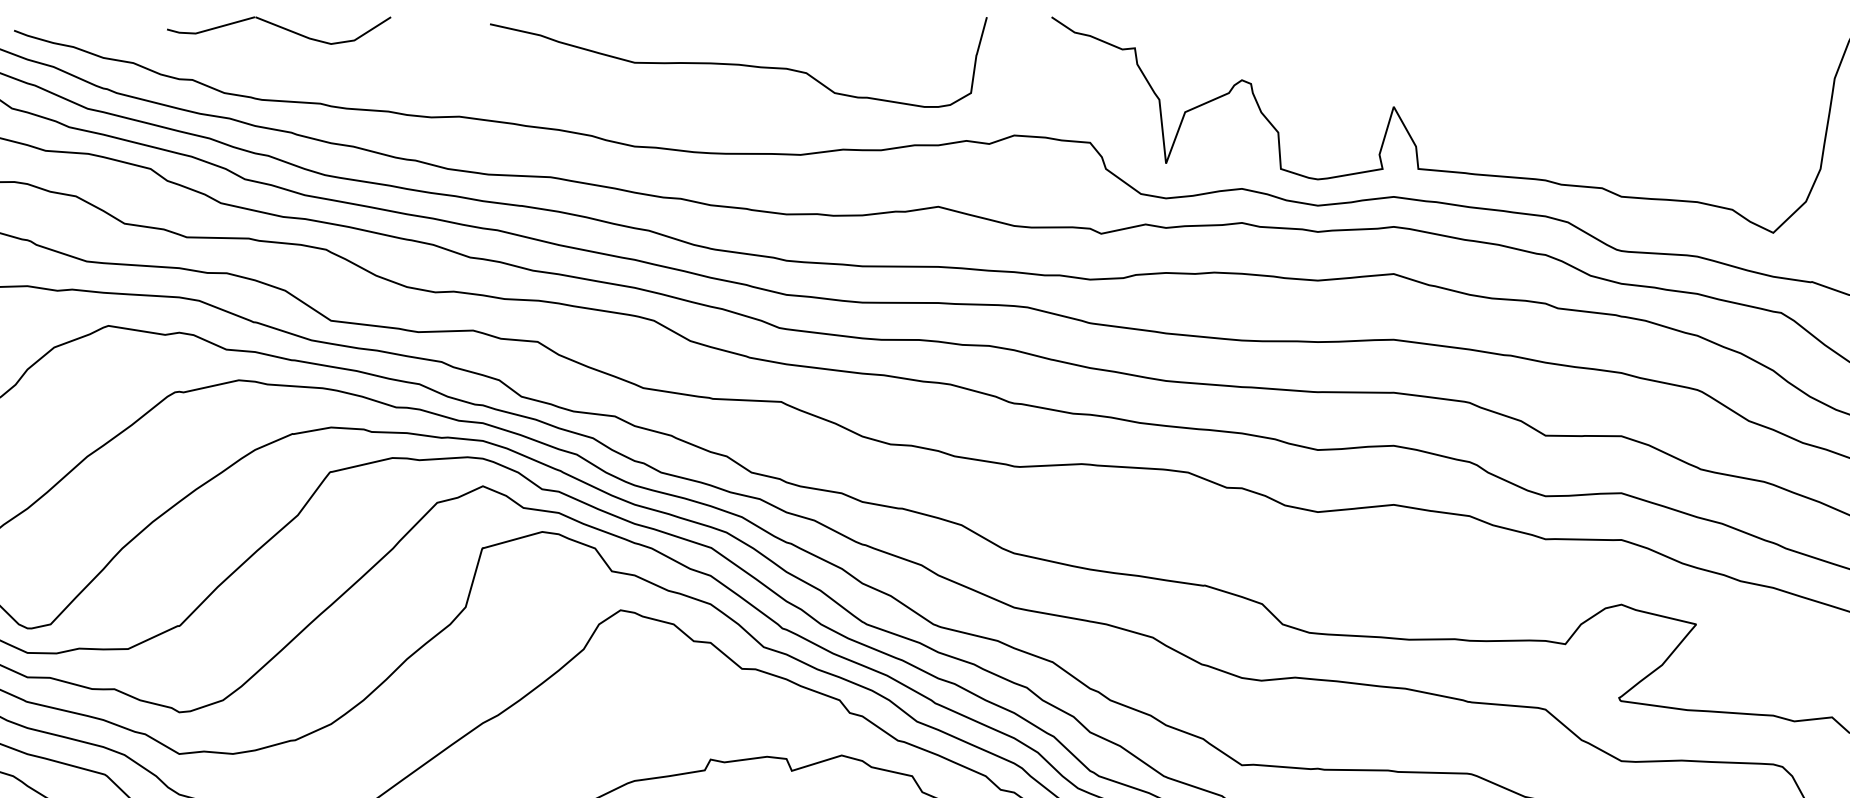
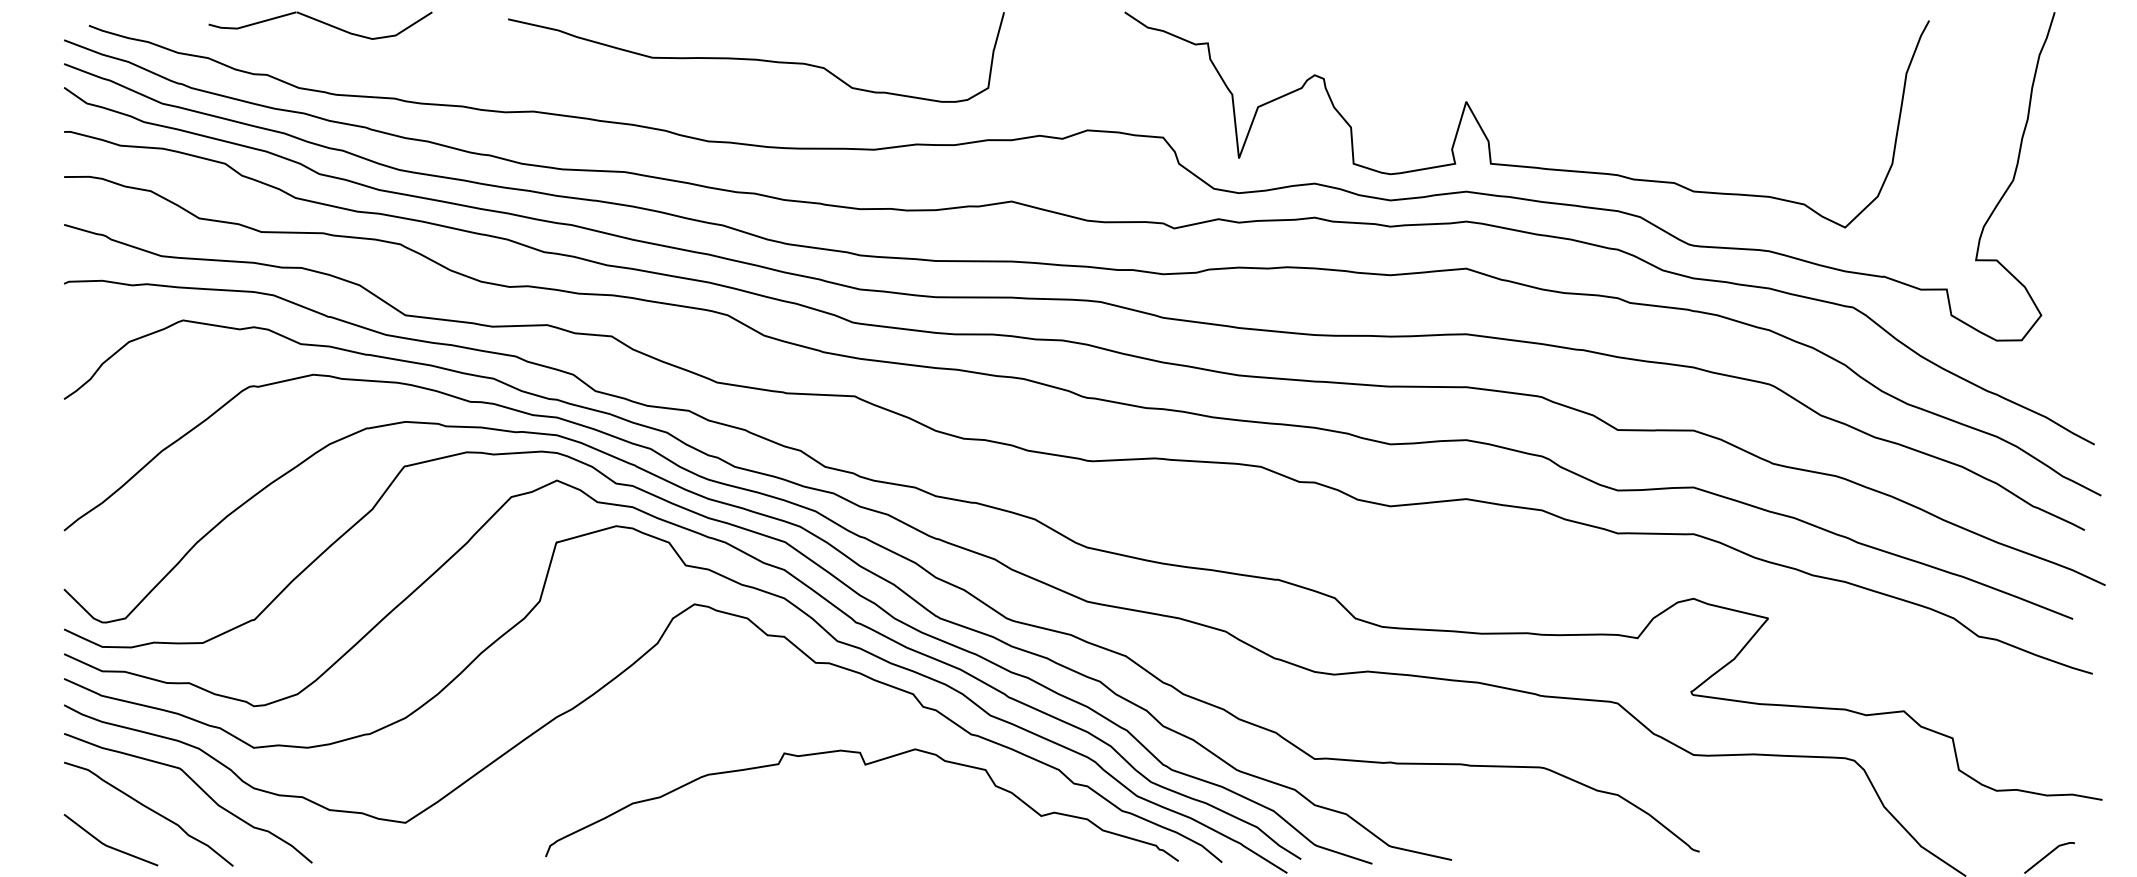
part: (279, 30) -> (320, 25), moved
curve: (738, 63) -> (756, 58), moved

